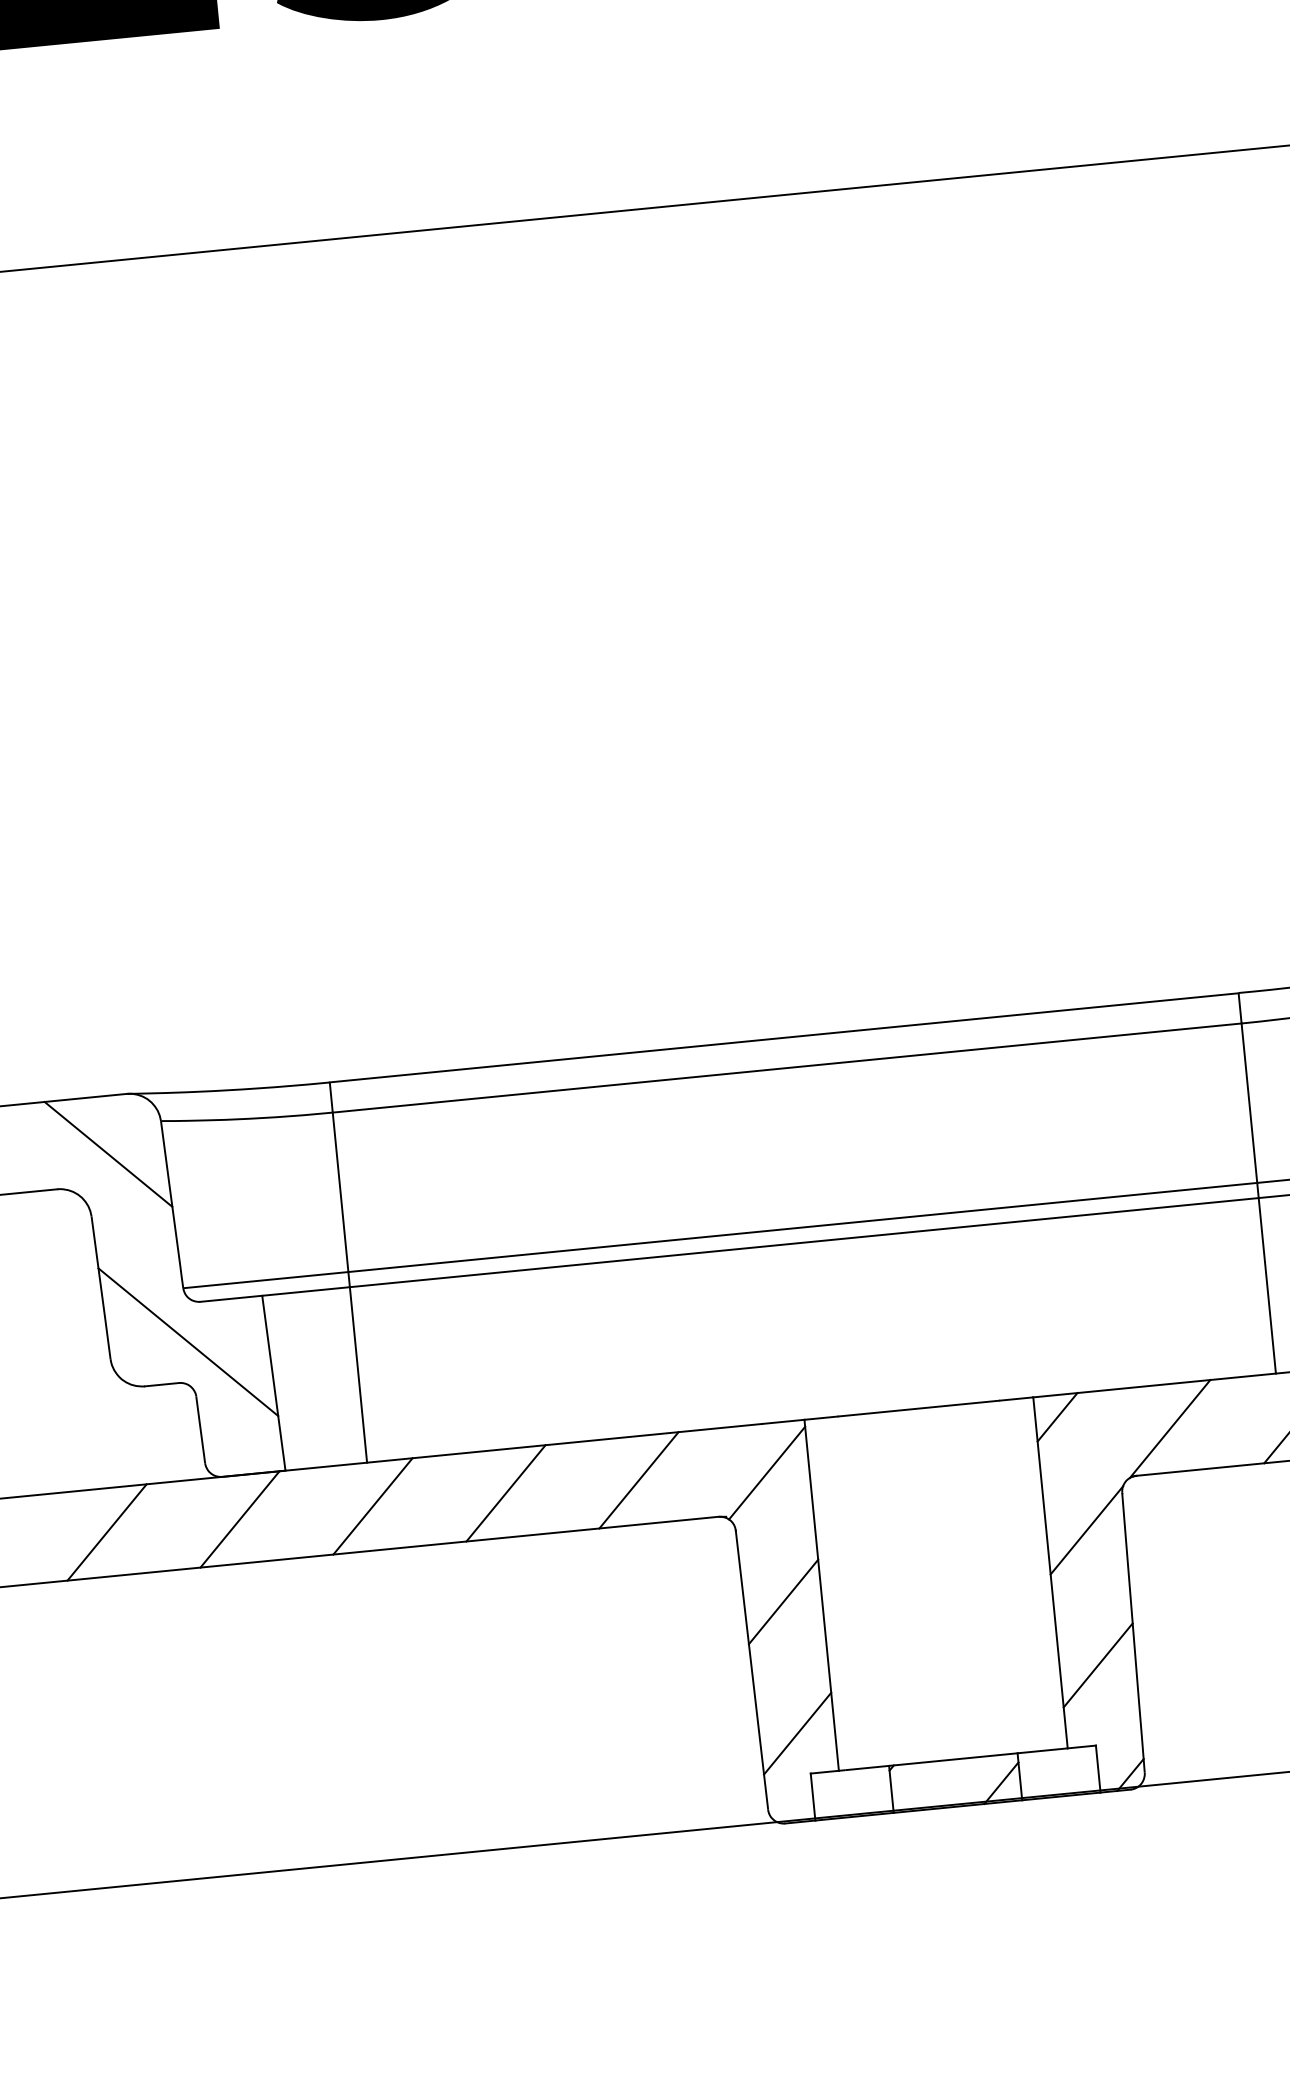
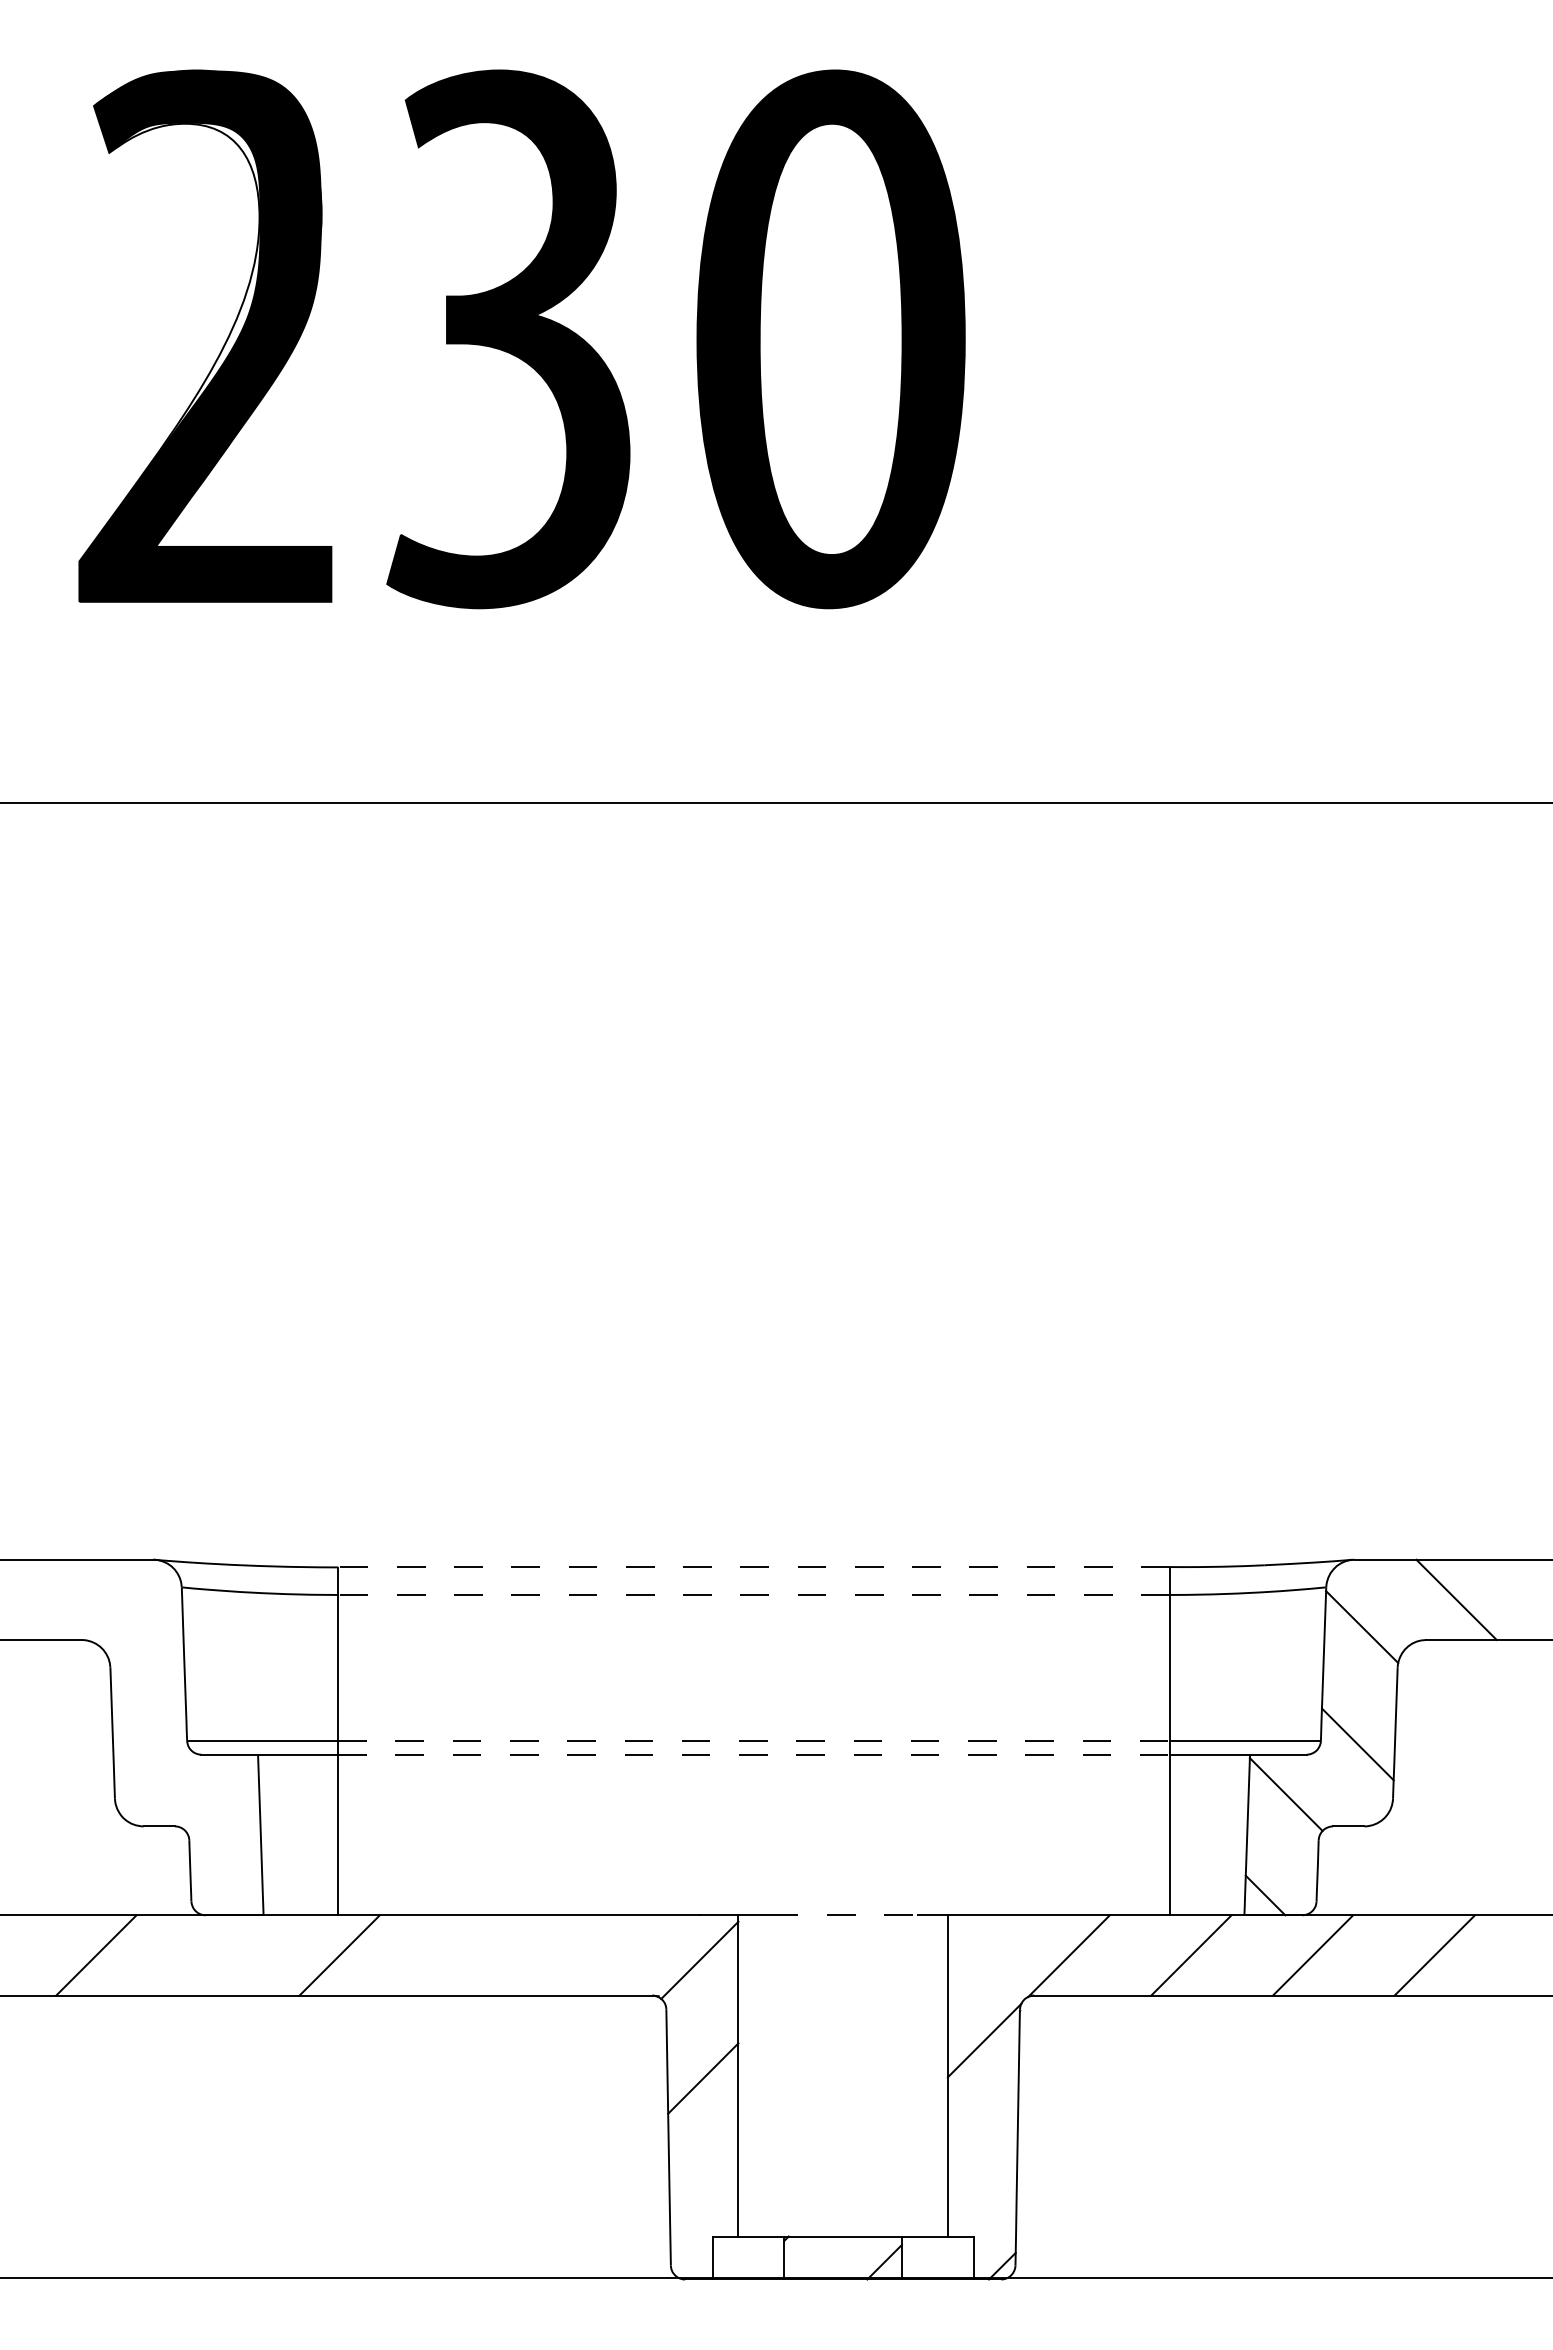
line: (784, 1037) -> (754, 1567), solid -> dashed
line: (787, 1067) -> (754, 1594), solid -> dashed
line: (108, 1153) -> (131, 1612), removed
line: (803, 1227) -> (754, 1740), solid -> dashed
line: (804, 1242) -> (754, 1754), solid -> dashed
line: (187, 1342) -> (186, 1790), removed
line: (919, 1408) -> (843, 1915), solid -> dashed
line: (1056, 1417) -> (967, 1935), removed
line: (638, 1480) -> (582, 1955), removed
line: (506, 1493) -> (461, 1955), removed
line: (239, 1519) -> (217, 1955), removed
line: (1097, 1665) -> (982, 2164), removed
line: (797, 1734) -> (704, 2199), removed

